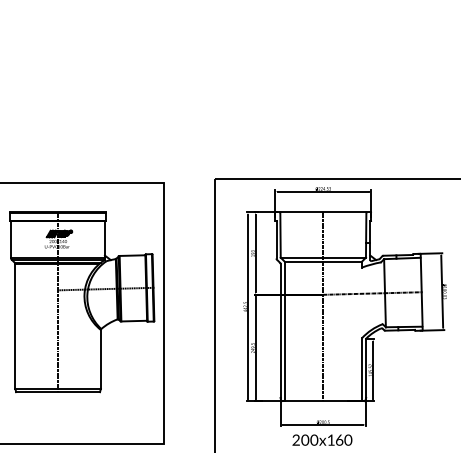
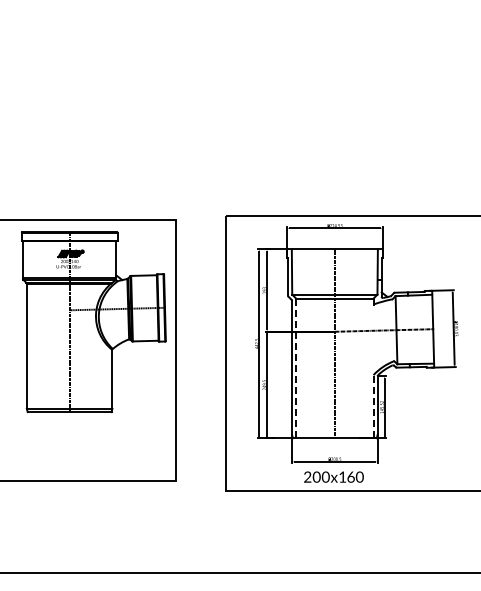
part: (82, 302) -> (93, 322), moved
line: (285, 331) -> (296, 368), solid -> dashed
line: (362, 369) -> (373, 406), solid -> dashed

